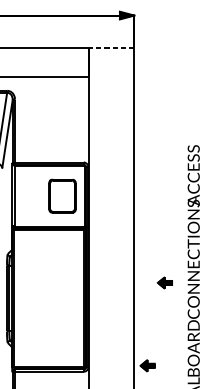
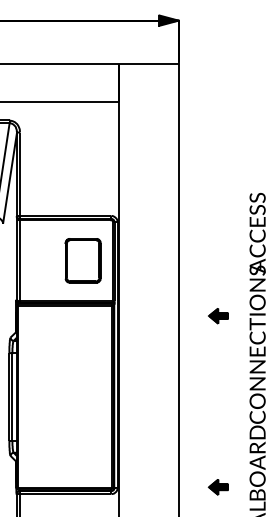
line: (111, 47) -> (148, 63), dashed -> solid
part: (165, 283) -> (218, 316), moved
part: (147, 366) -> (217, 487), moved

